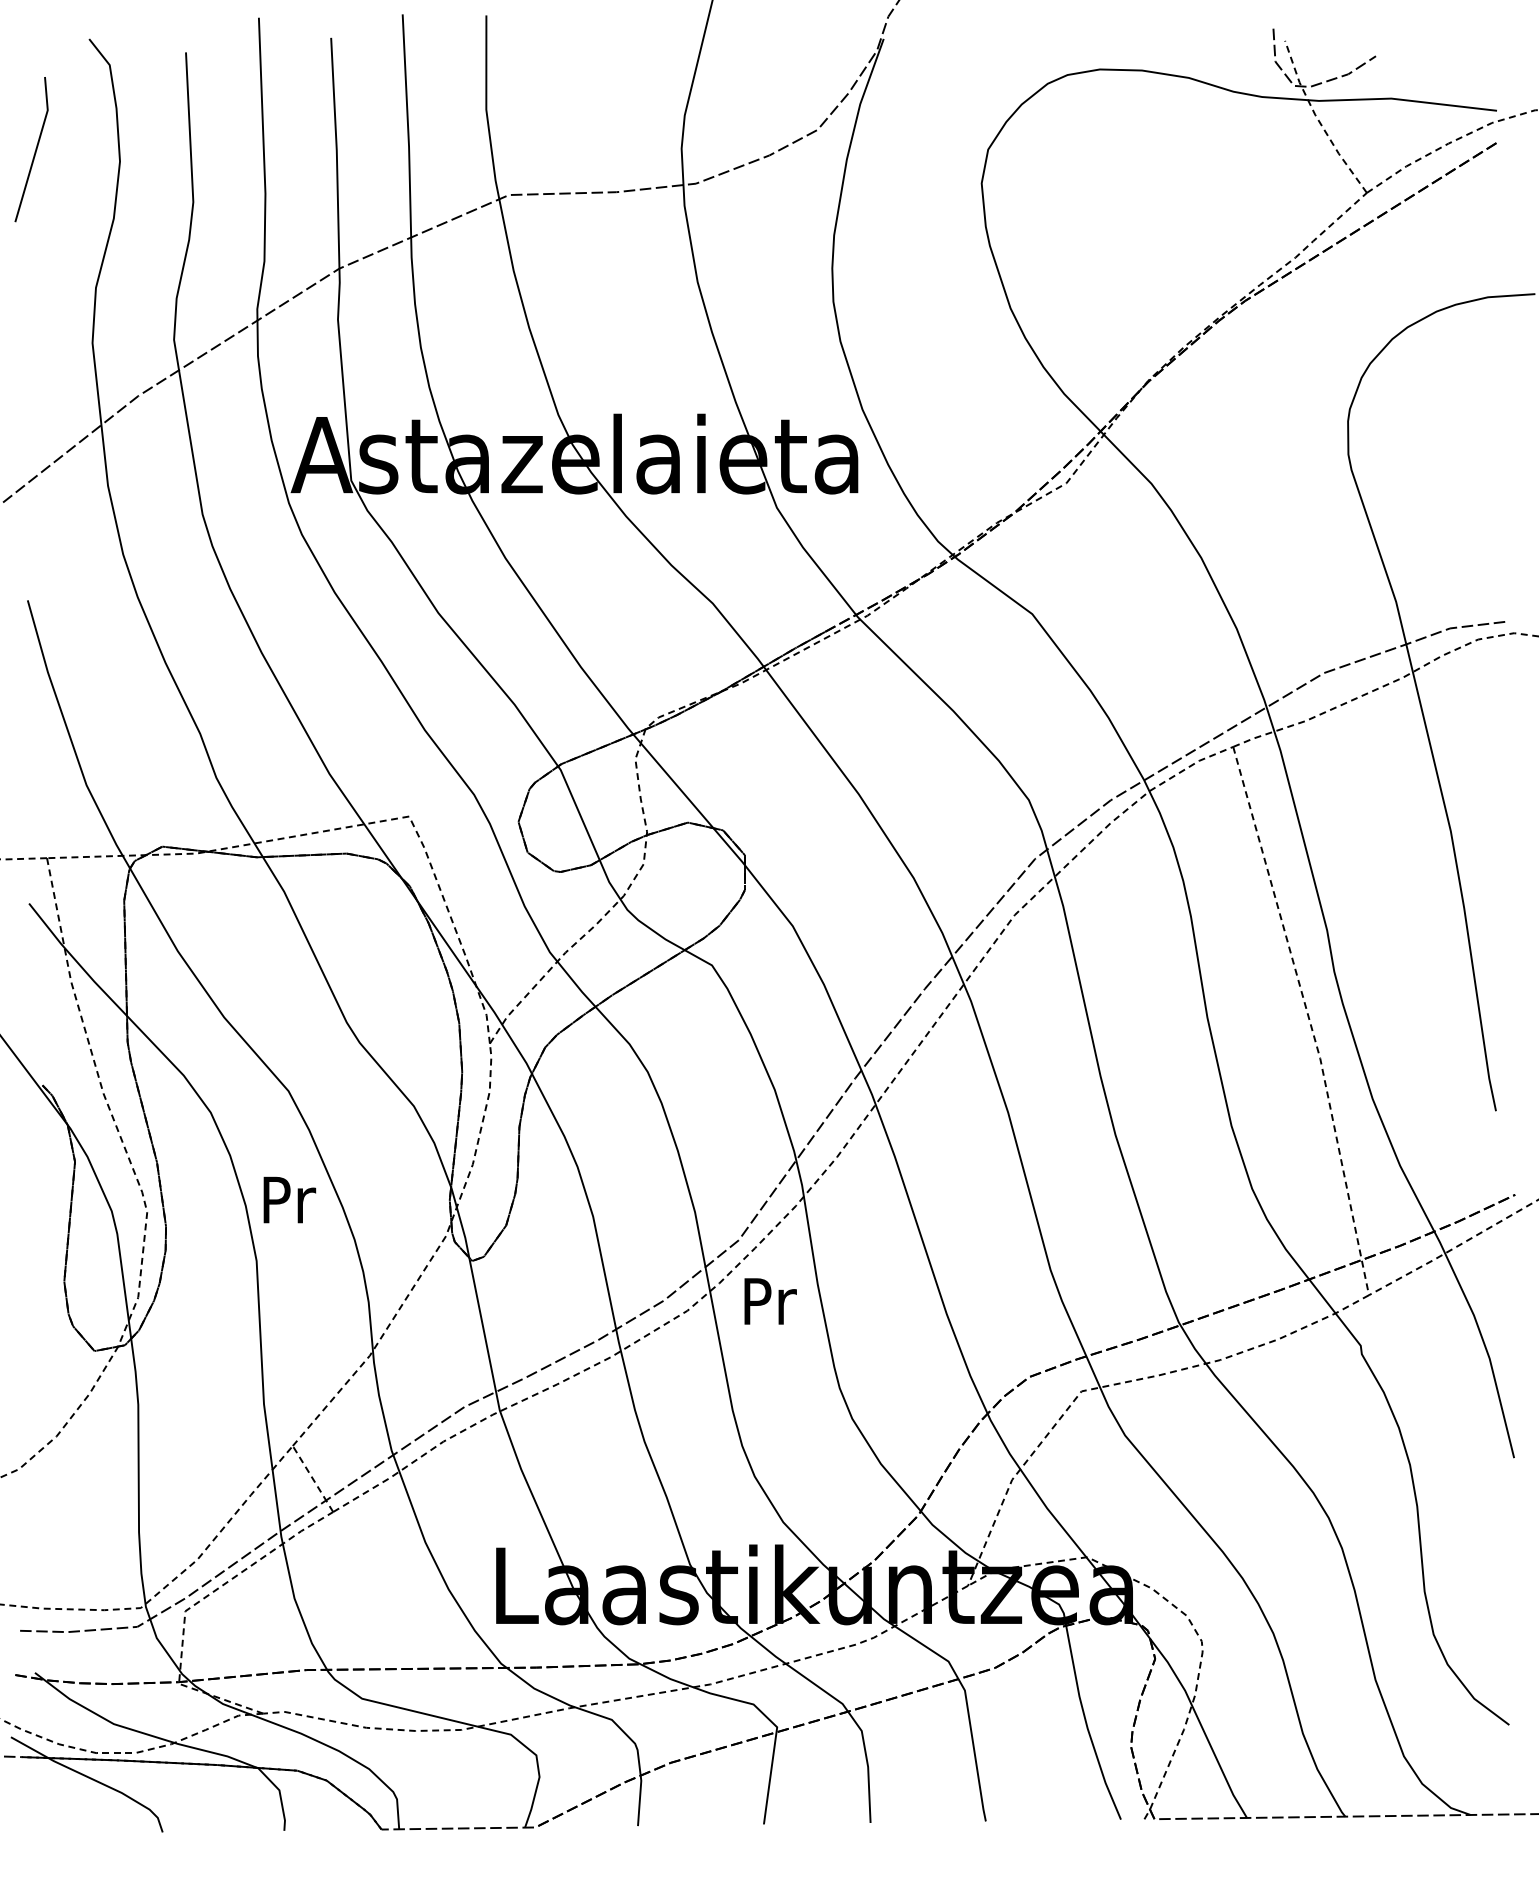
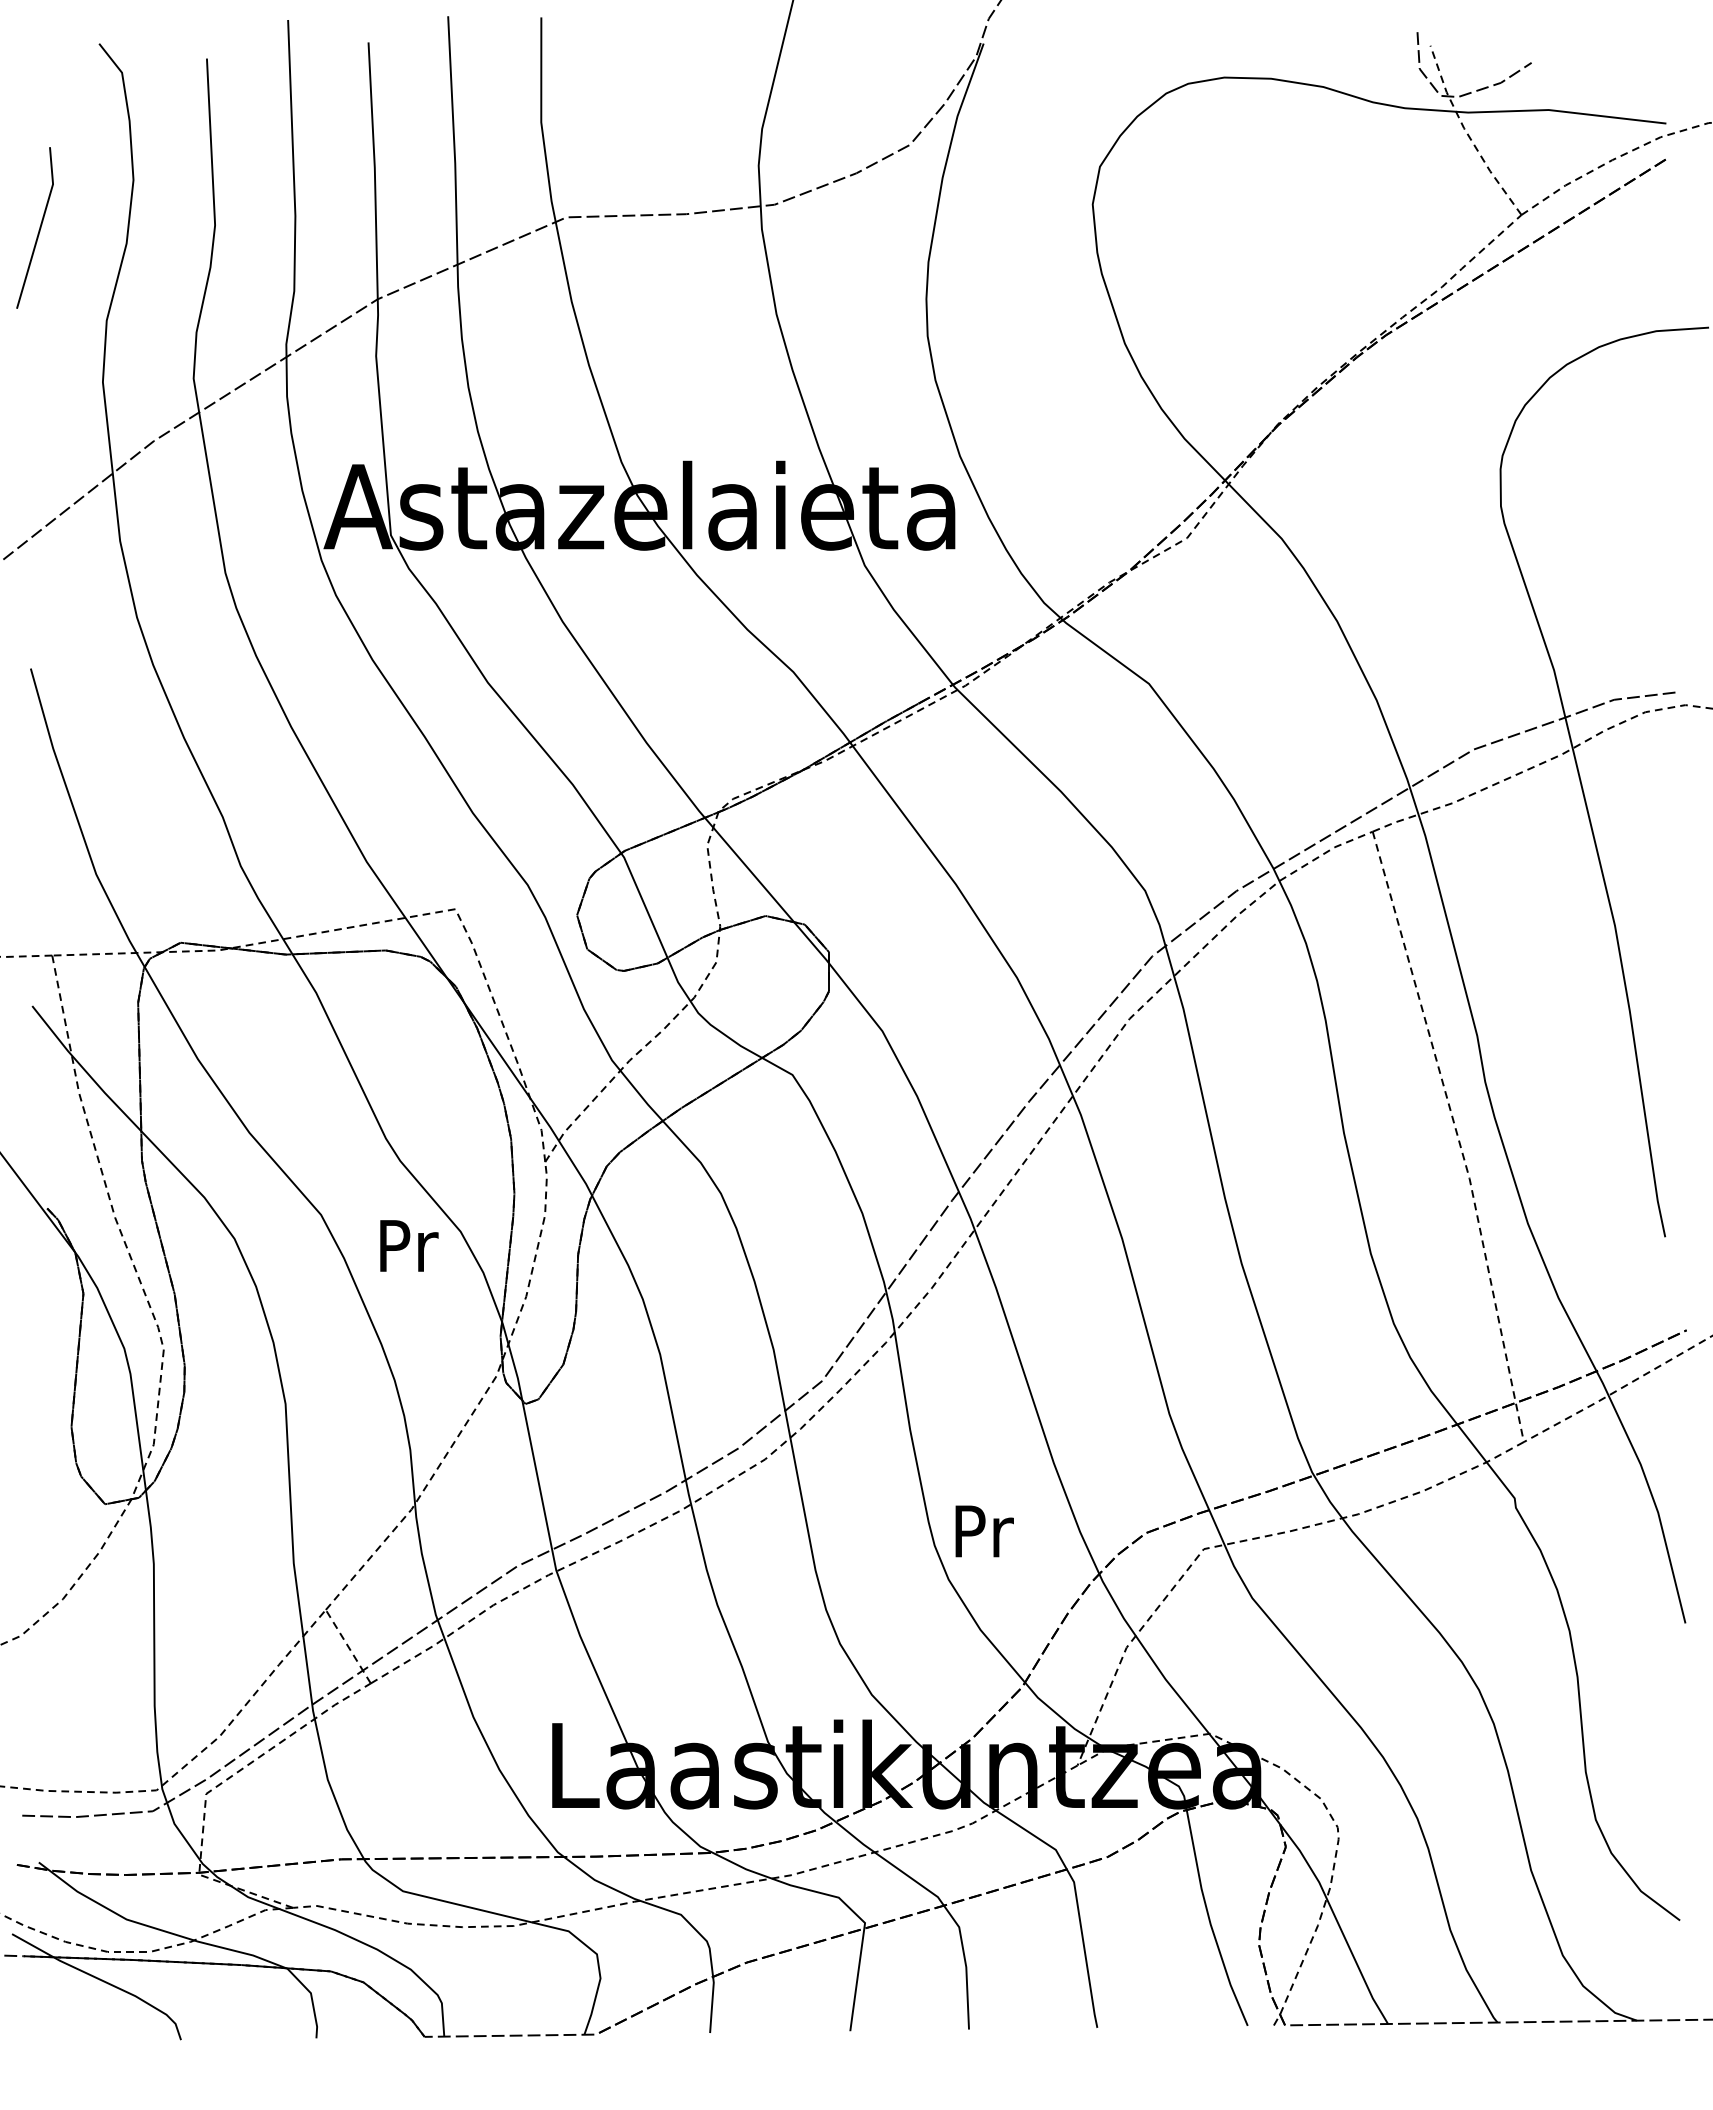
line: (34, 151) -> (38, 230), moved
text: (289, 1199) -> (408, 1245), moved
text: (770, 1301) -> (984, 1531), moved

